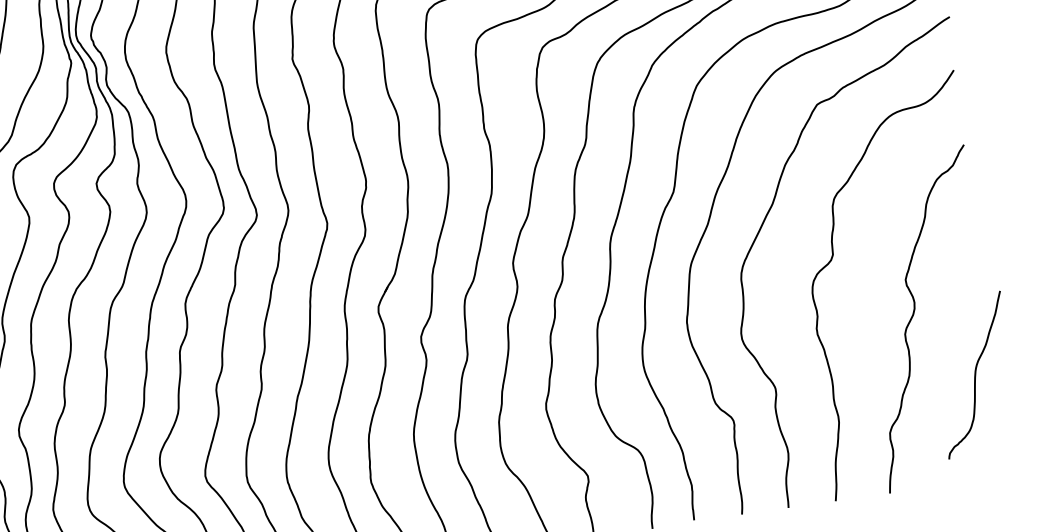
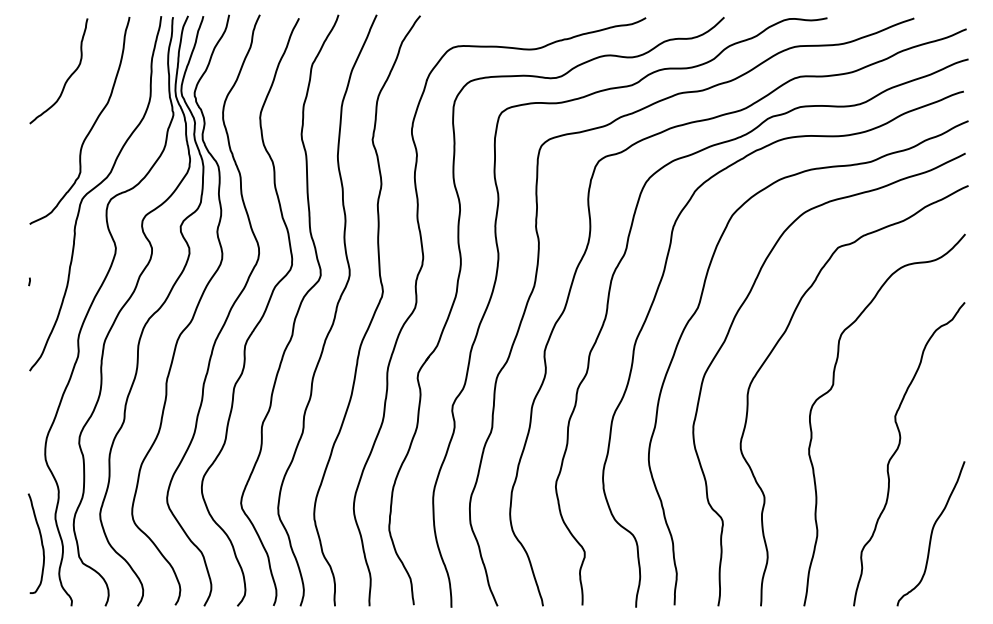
curve: (973, 374) -> (930, 533), moved

